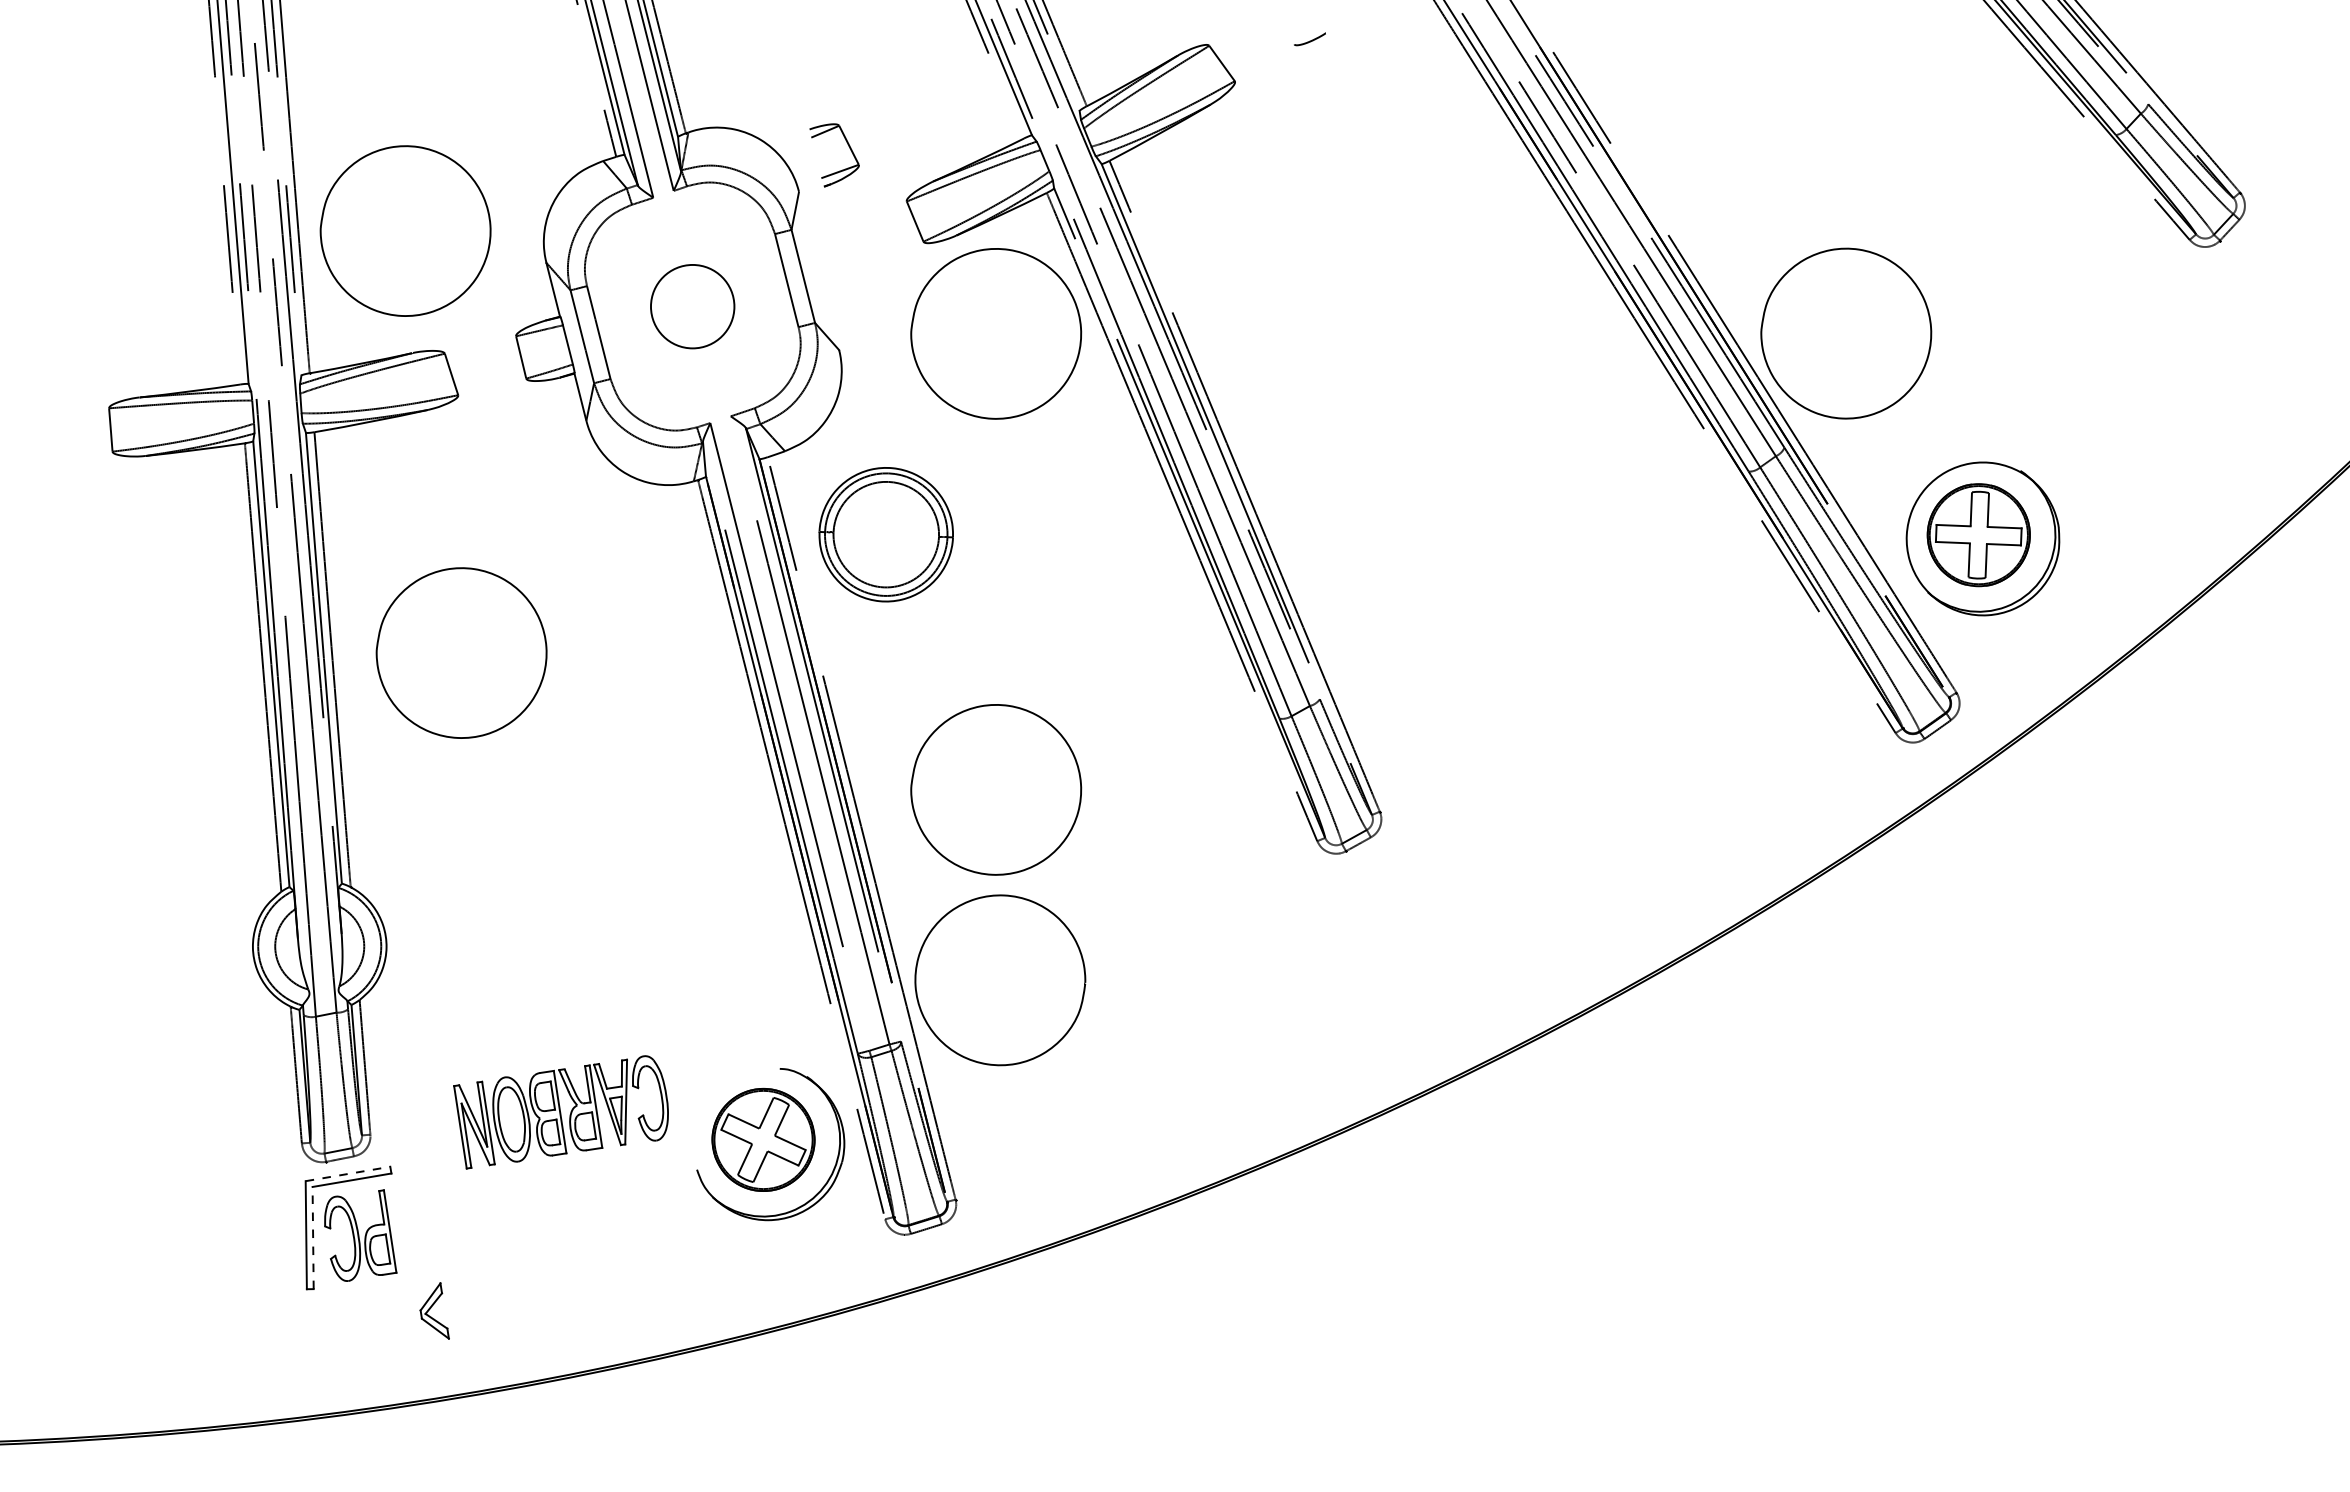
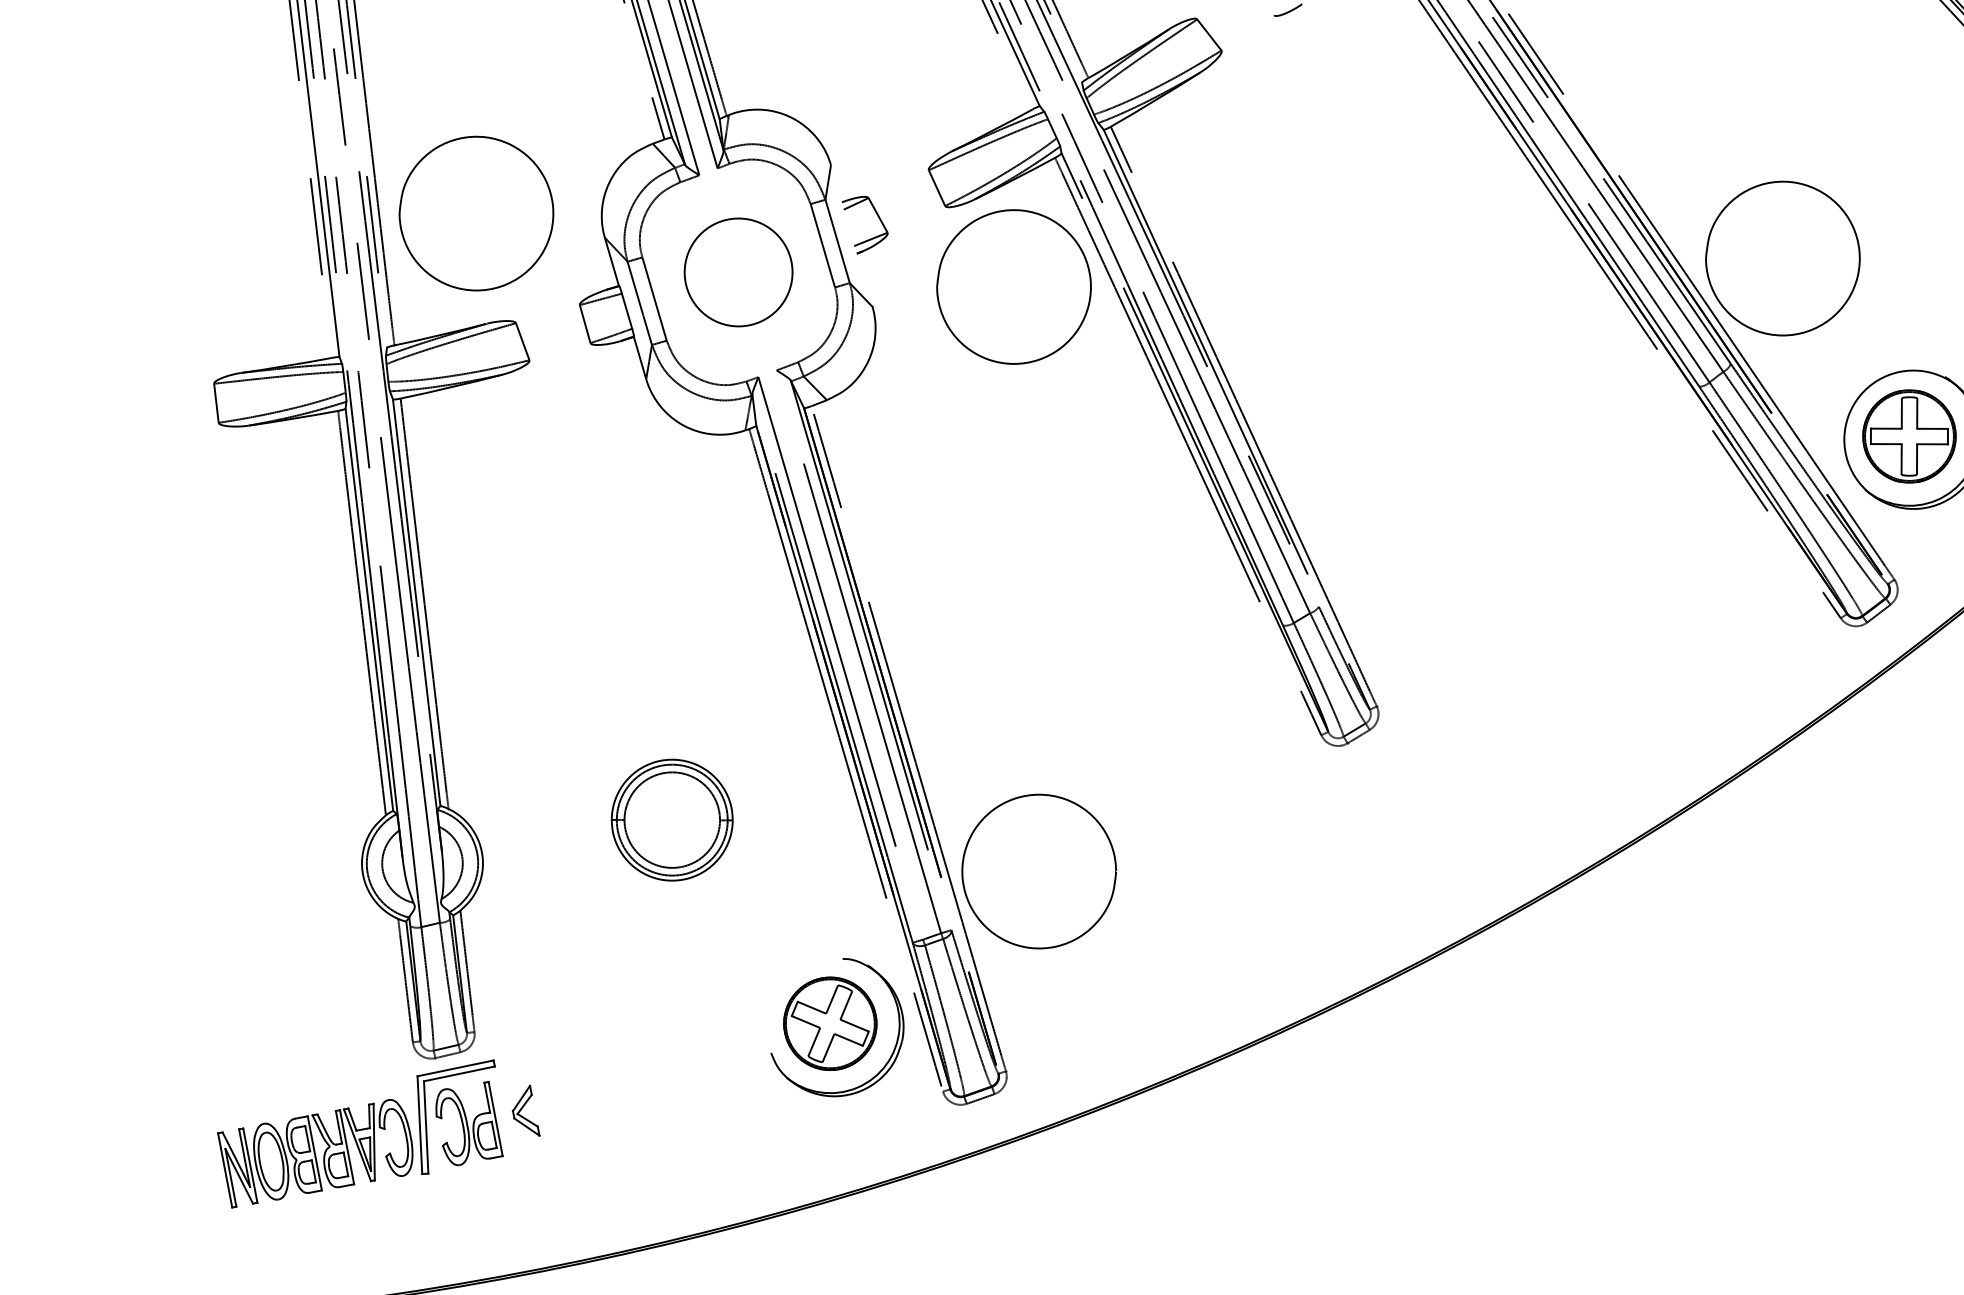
part: (839, 170) -> (870, 238), moved
circle: (692, 306) -> (738, 272), size x1.43
part: (885, 534) -> (671, 820), moved
part: (461, 652) -> (540, 592), removed
part: (996, 789) -> (1029, 699), removed
part: (560, 1112) -> (315, 1153), moved
line: (348, 1173) -> (456, 1067), dashed -> solid
line: (313, 1237) -> (426, 1126), dashed -> solid
part: (434, 1310) -> (525, 1110), moved

